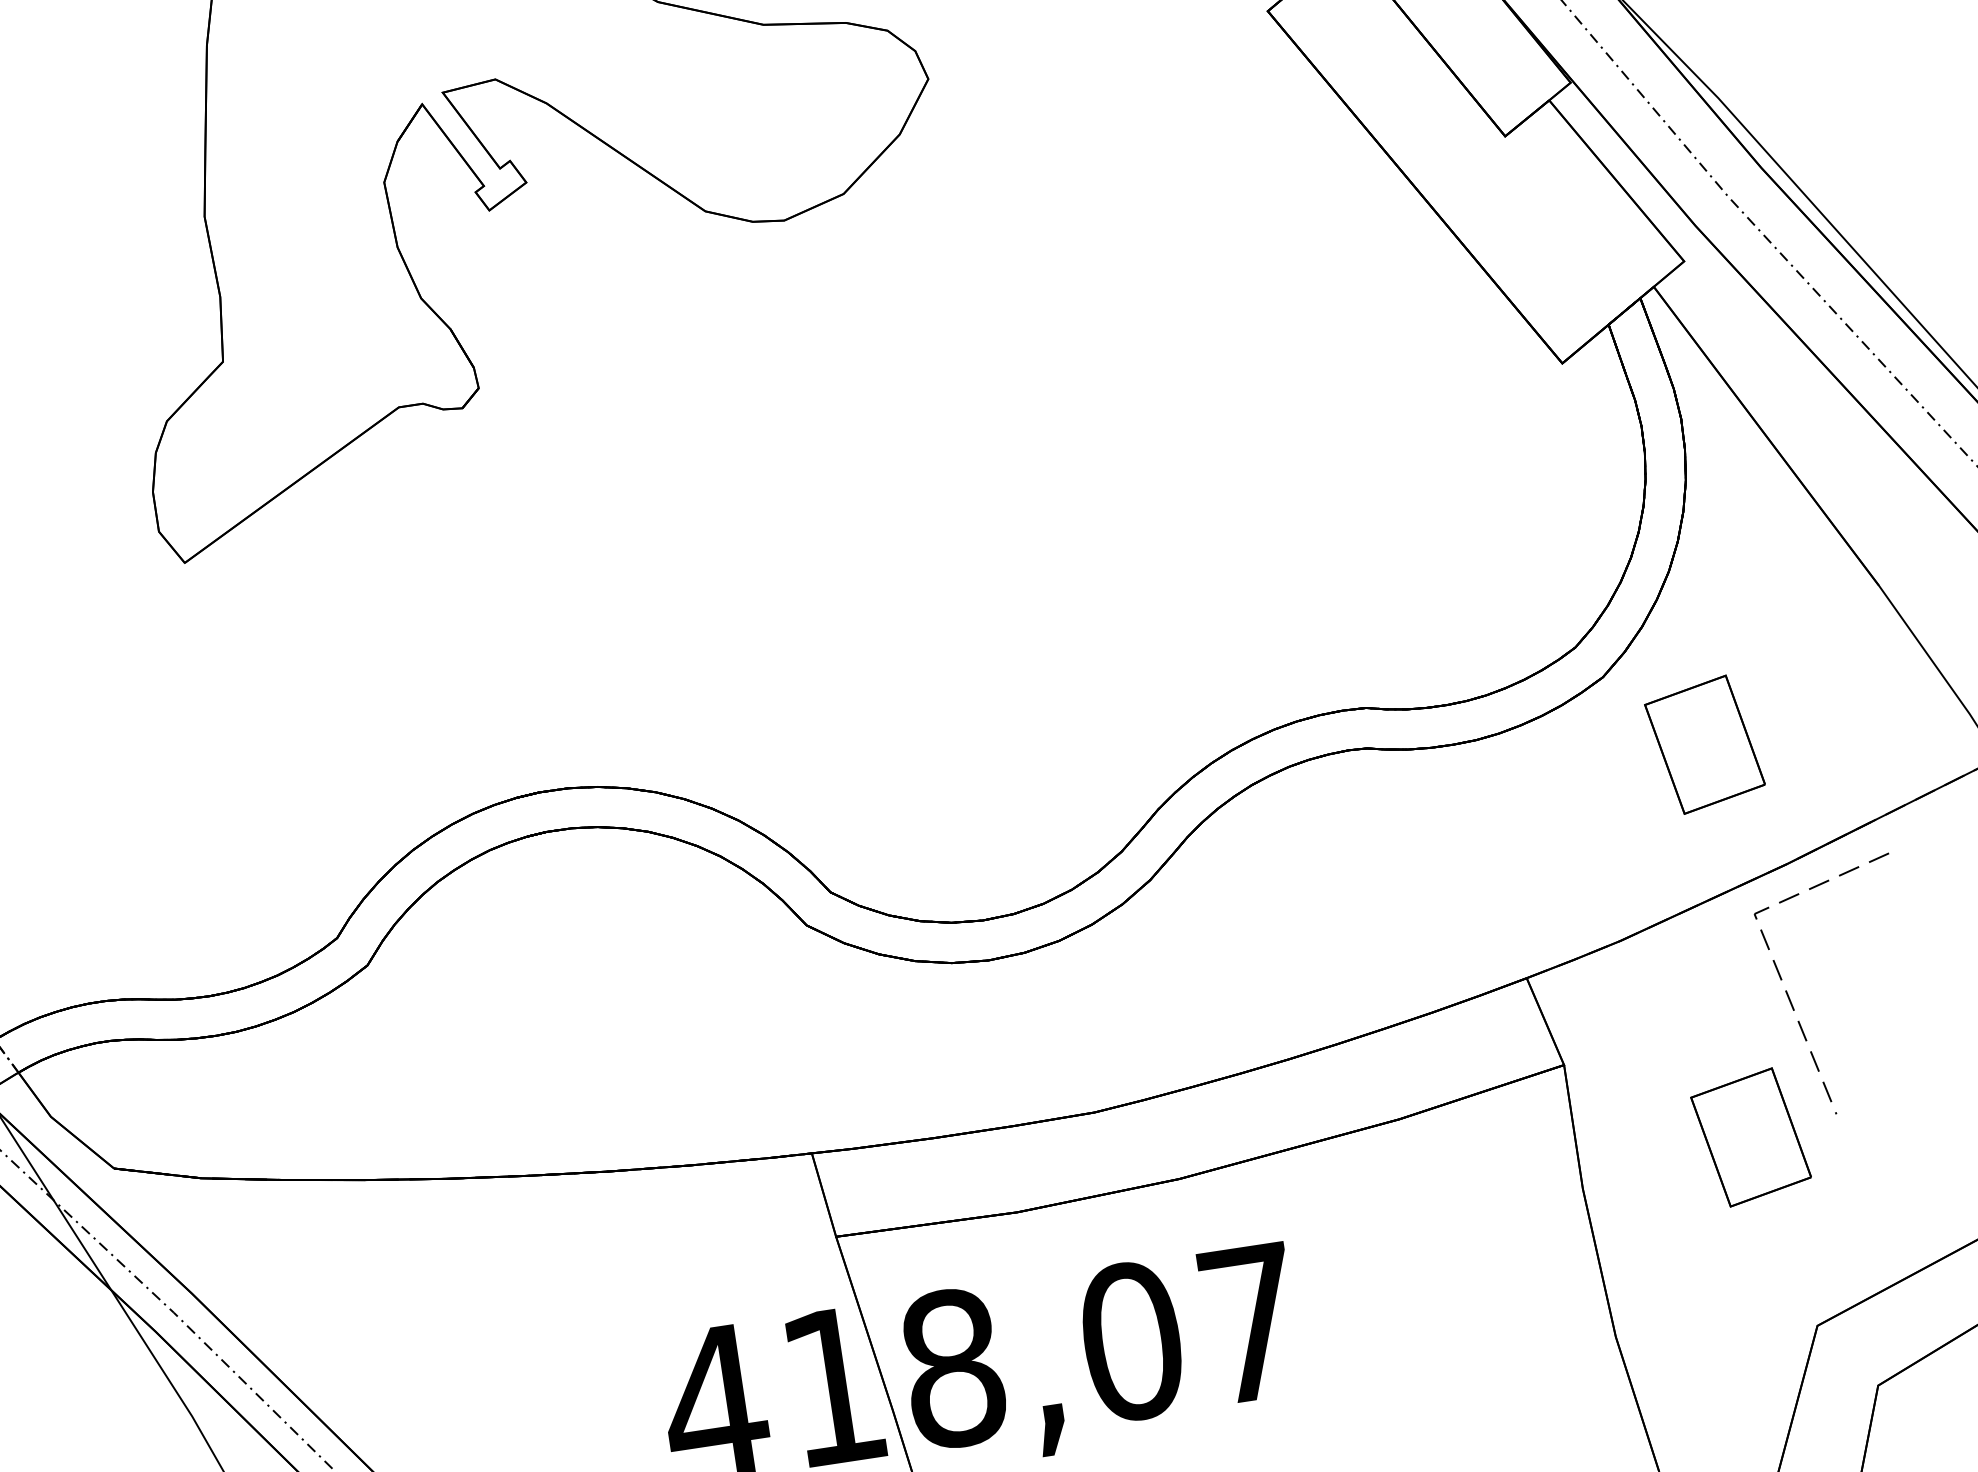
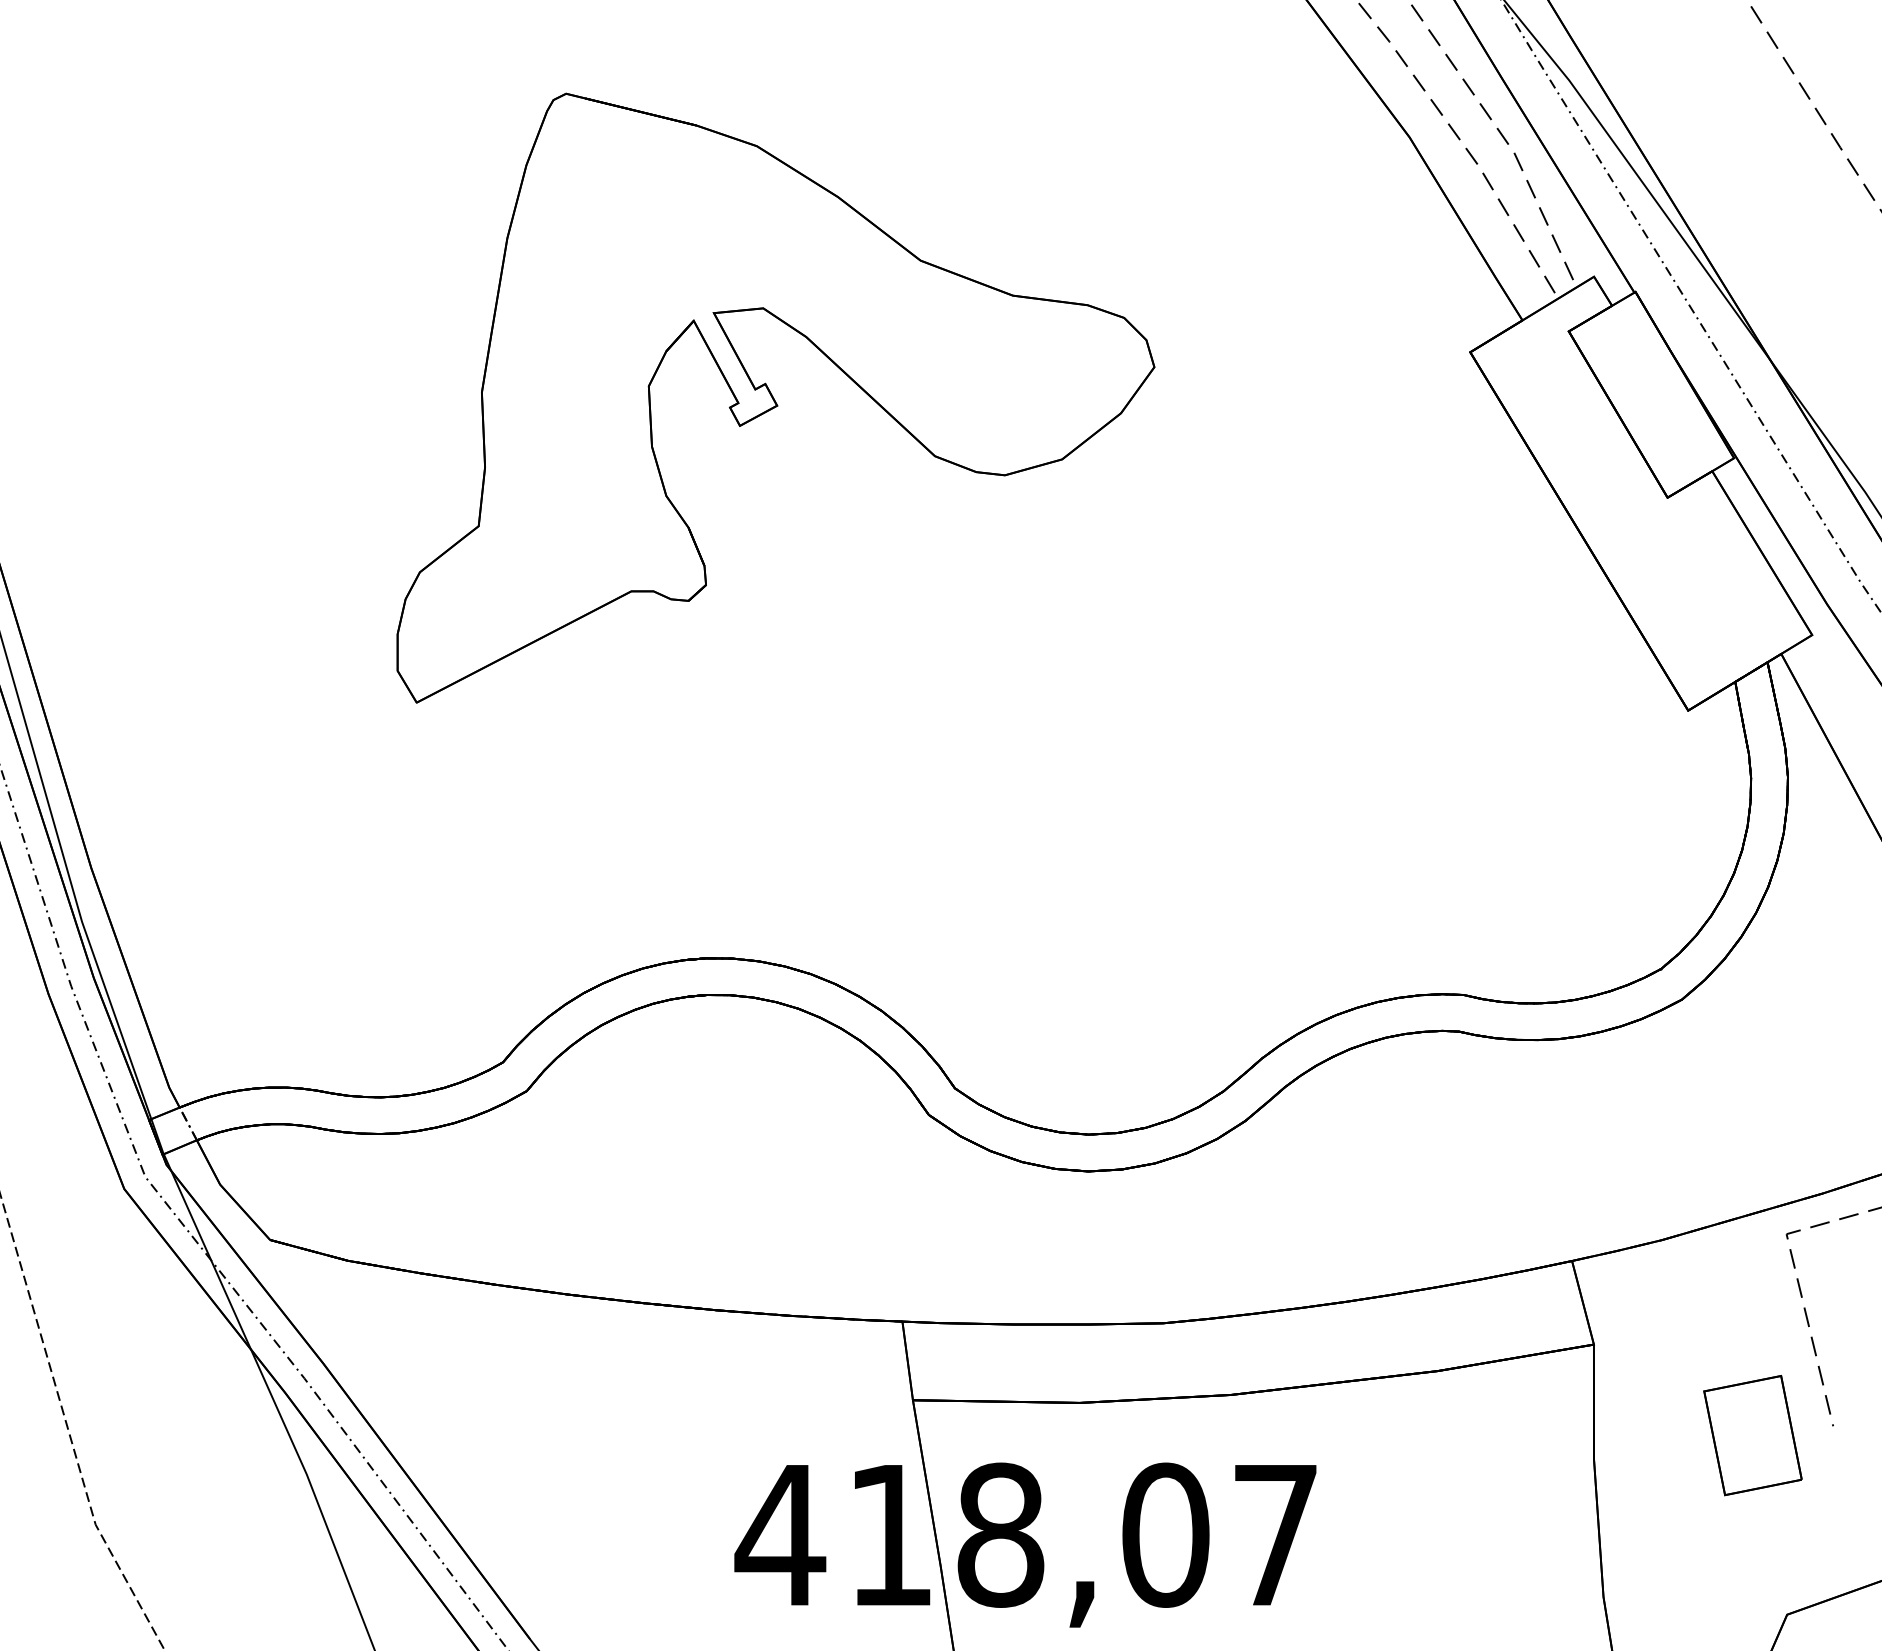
part: (1704, 744) -> (1764, 1074), removed

